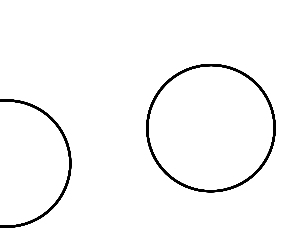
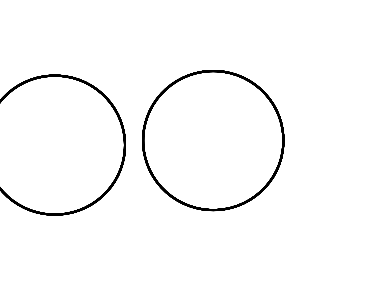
part: (211, 128) -> (213, 140), moved

